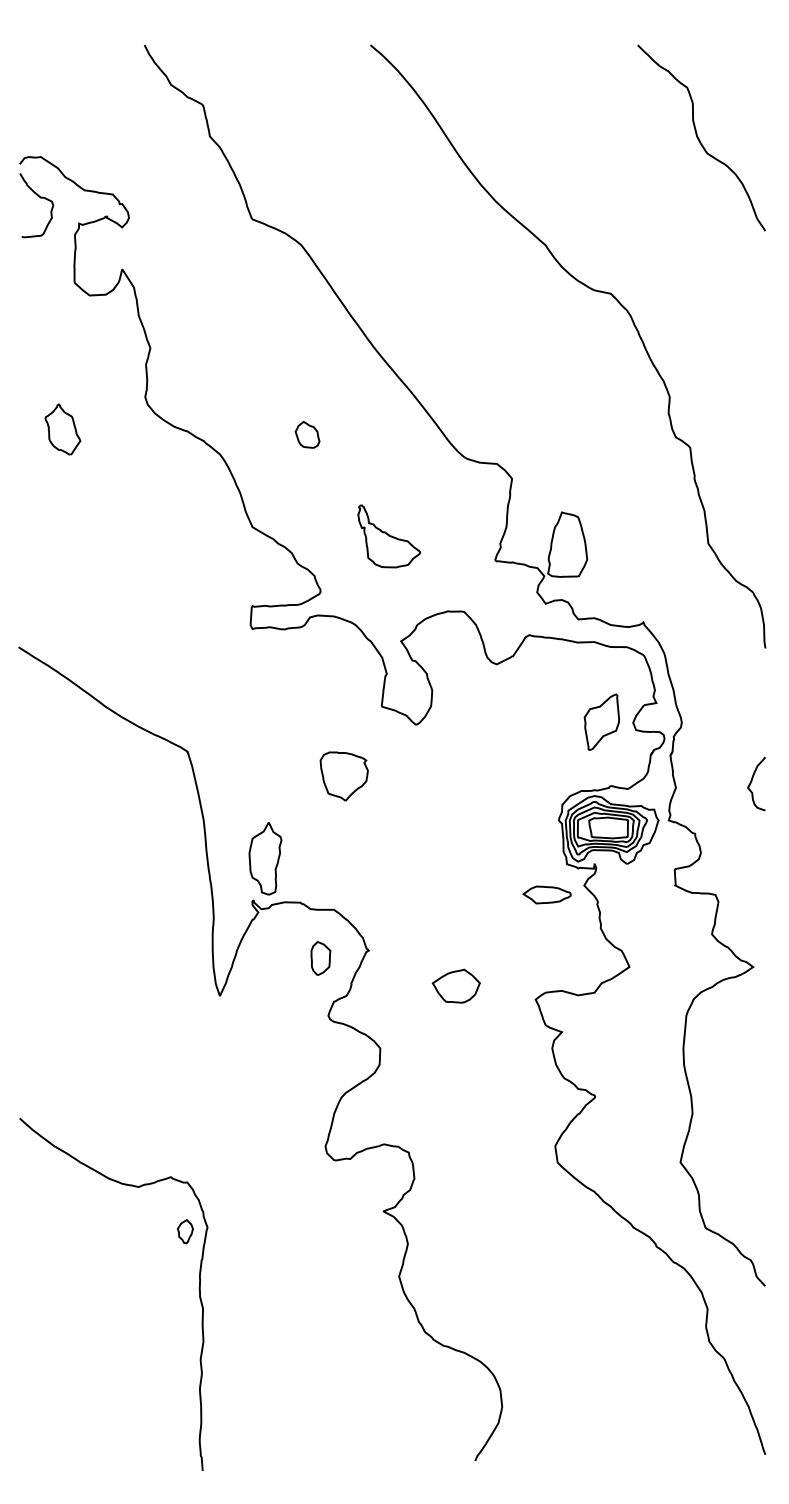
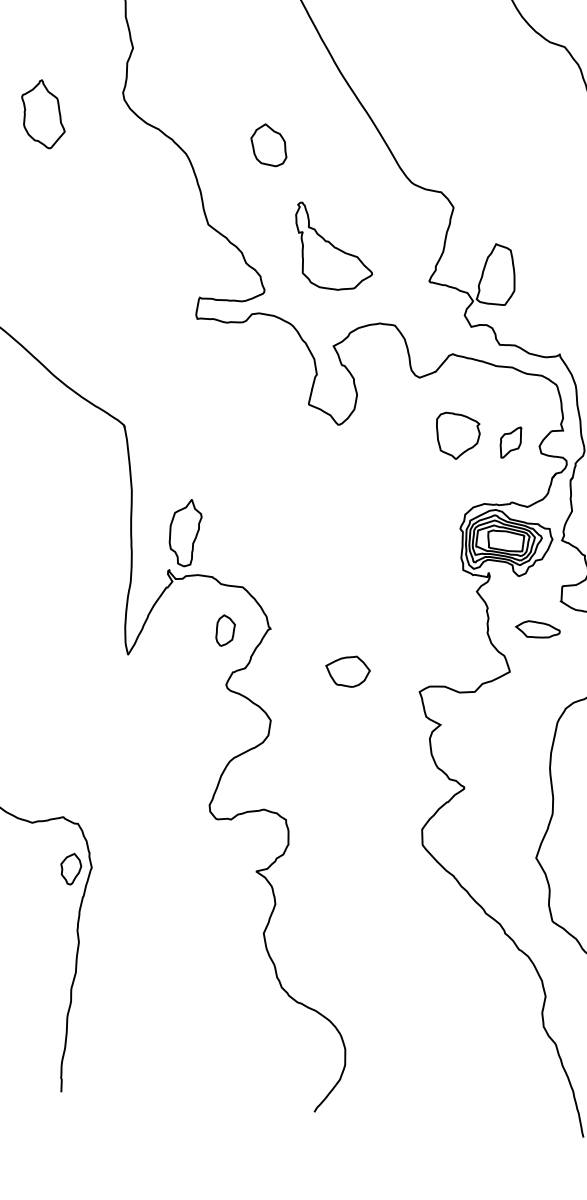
part: (62, 429) -> (43, 114), size x1.43
part: (307, 434) -> (269, 144), size x1.67
part: (389, 536) -> (334, 247), size x1.43
part: (601, 722) -> (510, 442), size x0.62
part: (343, 776) -> (456, 436), moved
part: (546, 894) -> (537, 629), moved
part: (185, 1231) -> (71, 868), size x1.43

